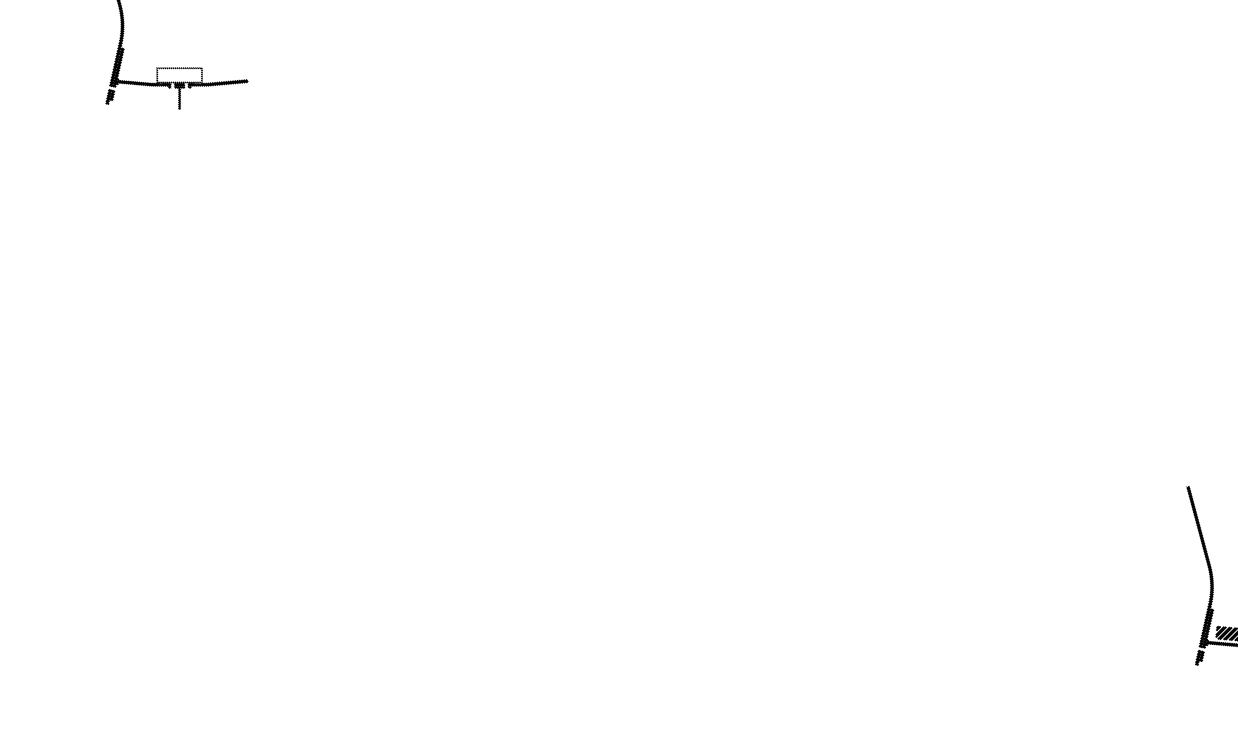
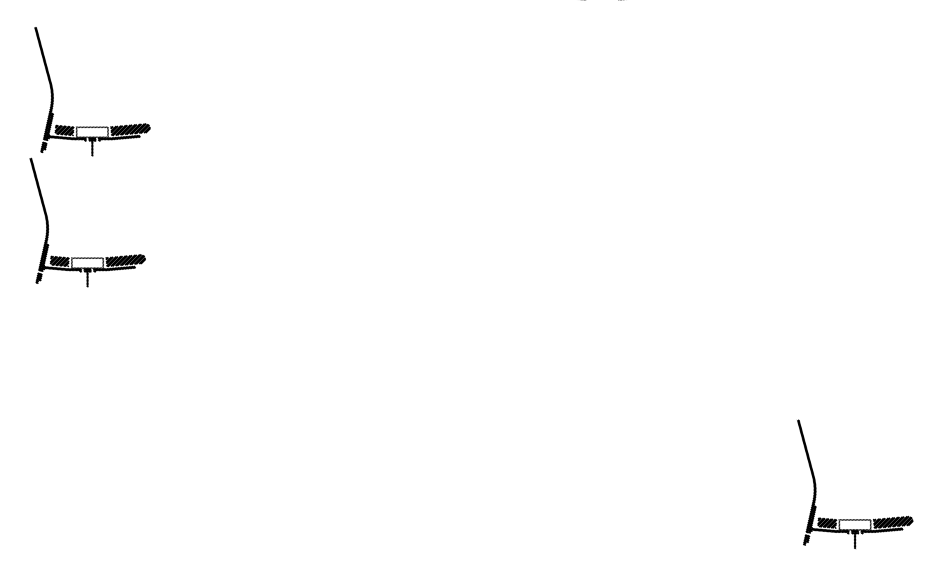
hatch: (234, 71) -> (130, 129), added
hatch: (139, 72) -> (64, 130), added
part: (172, 254) -> (87, 257), added

